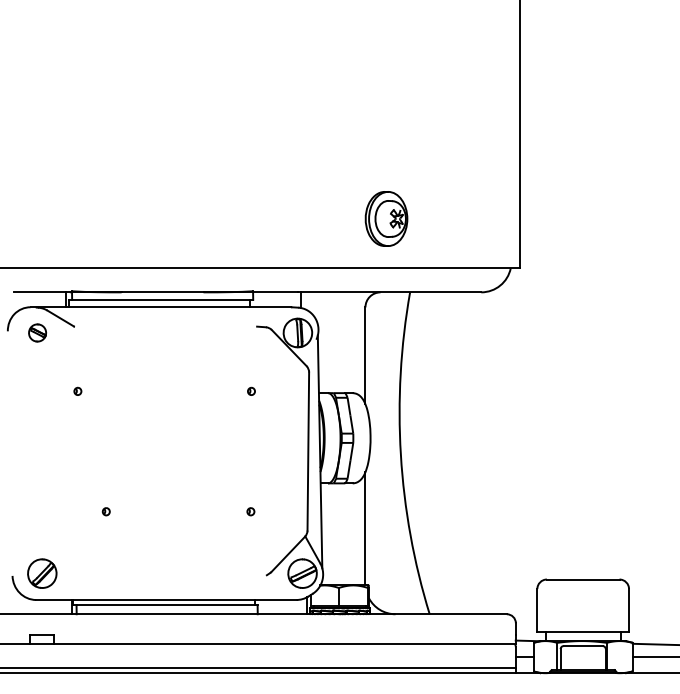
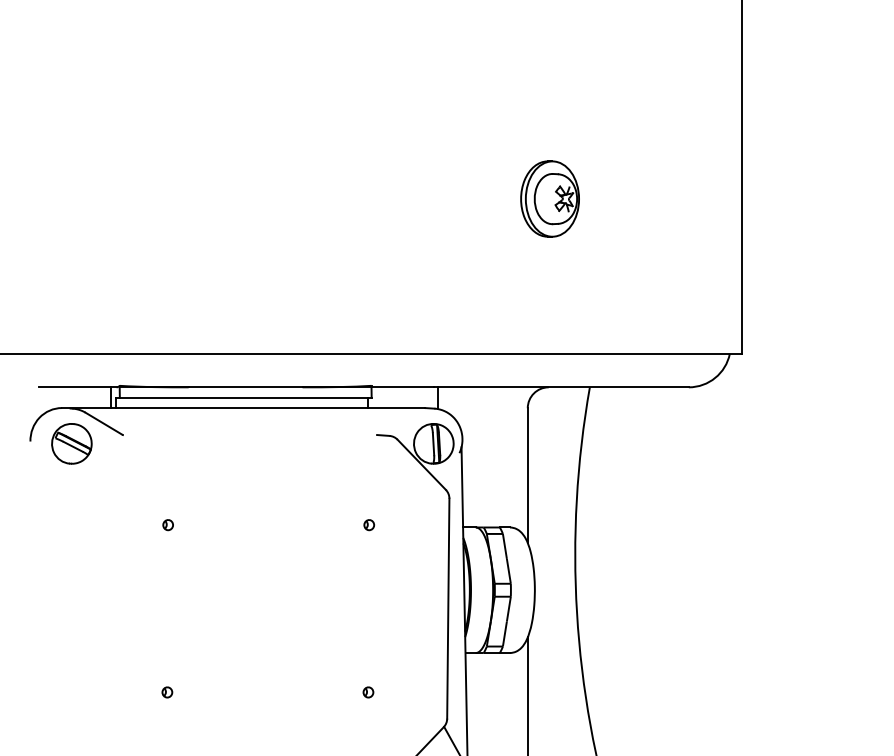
part: (386, 218) -> (550, 198), moved
part: (37, 332) -> (71, 443), size x1.67
part: (77, 390) -> (167, 523), moved

